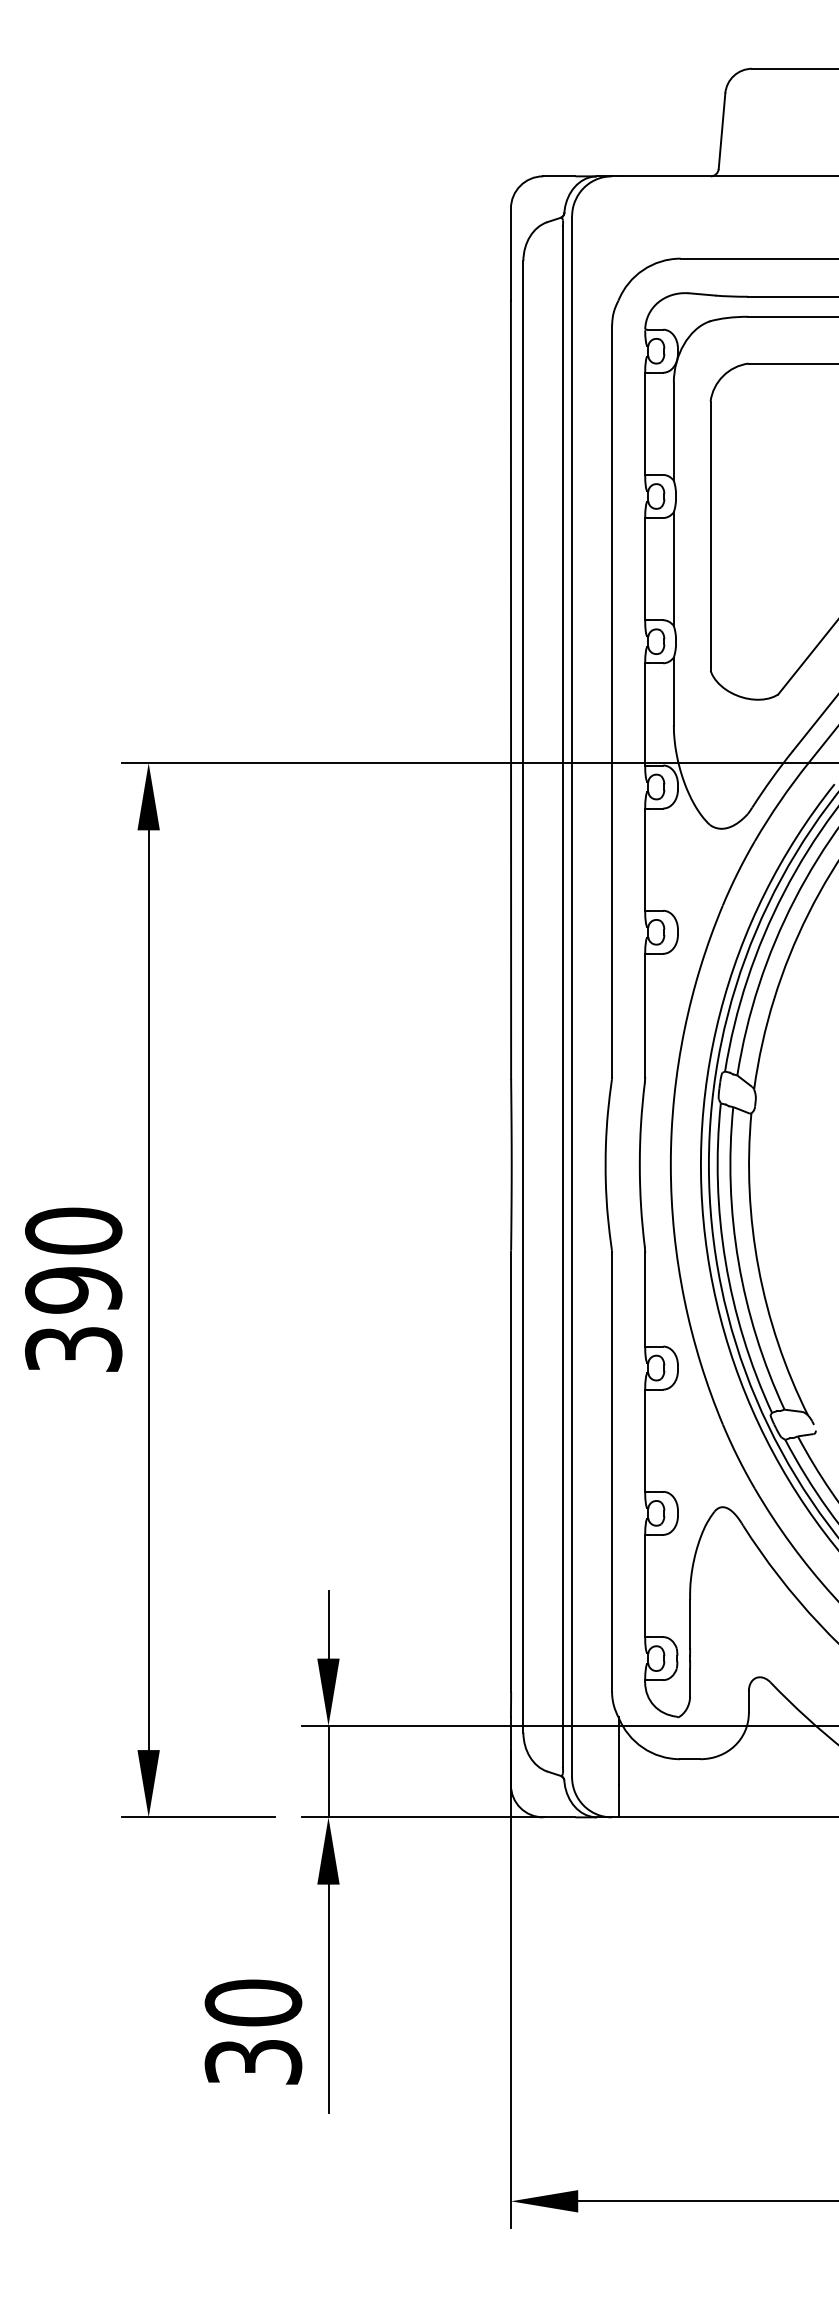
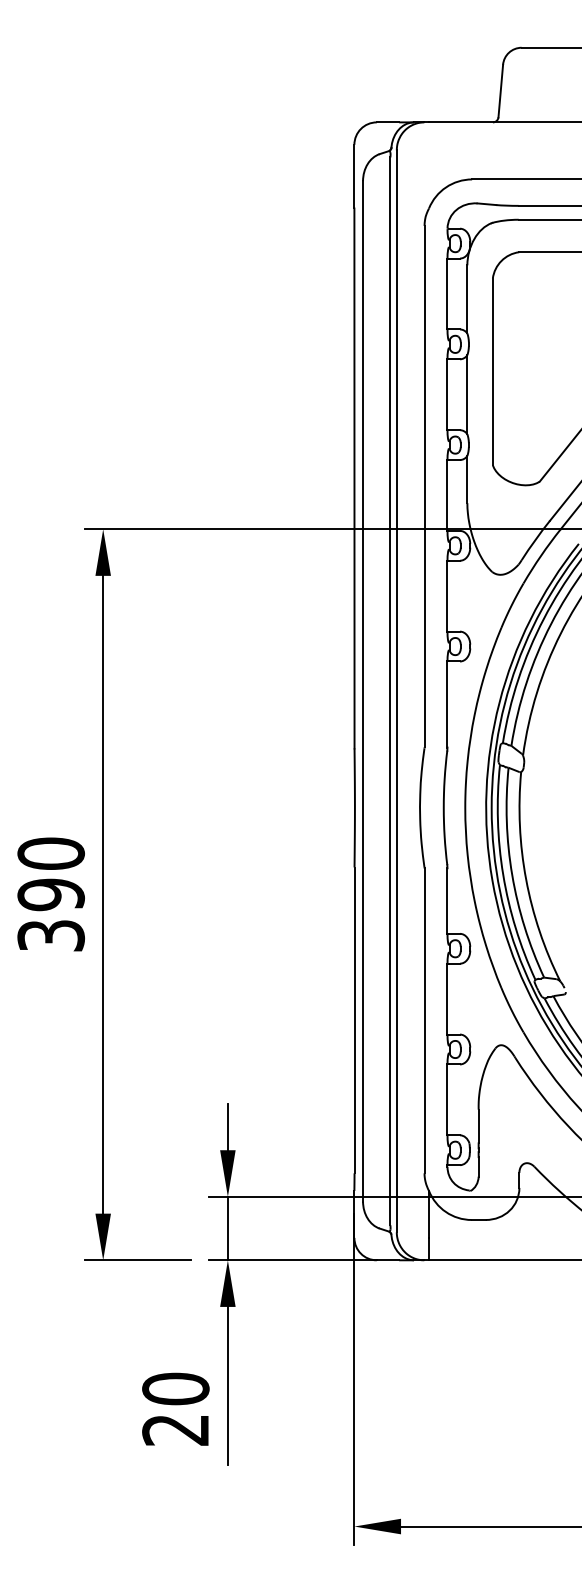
text: (252, 2061) -> (175, 1429), 30 -> 20

